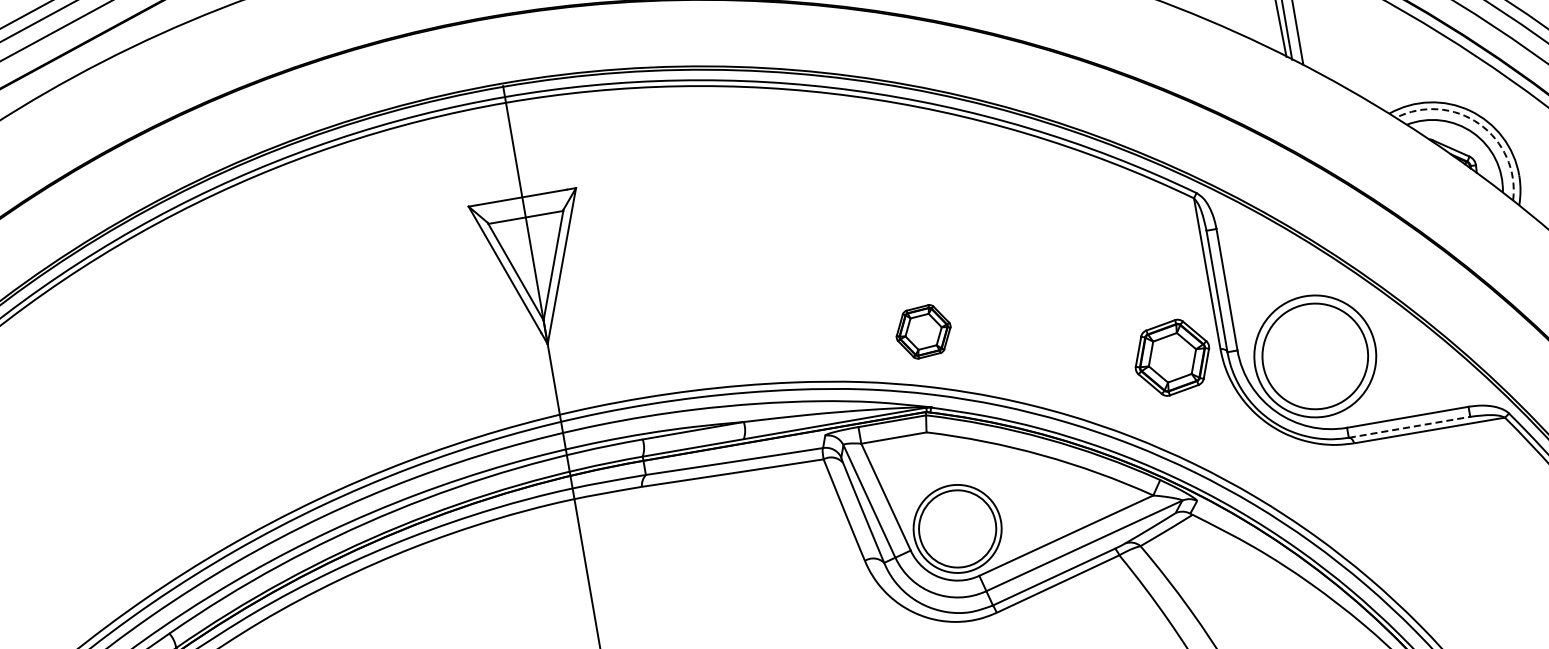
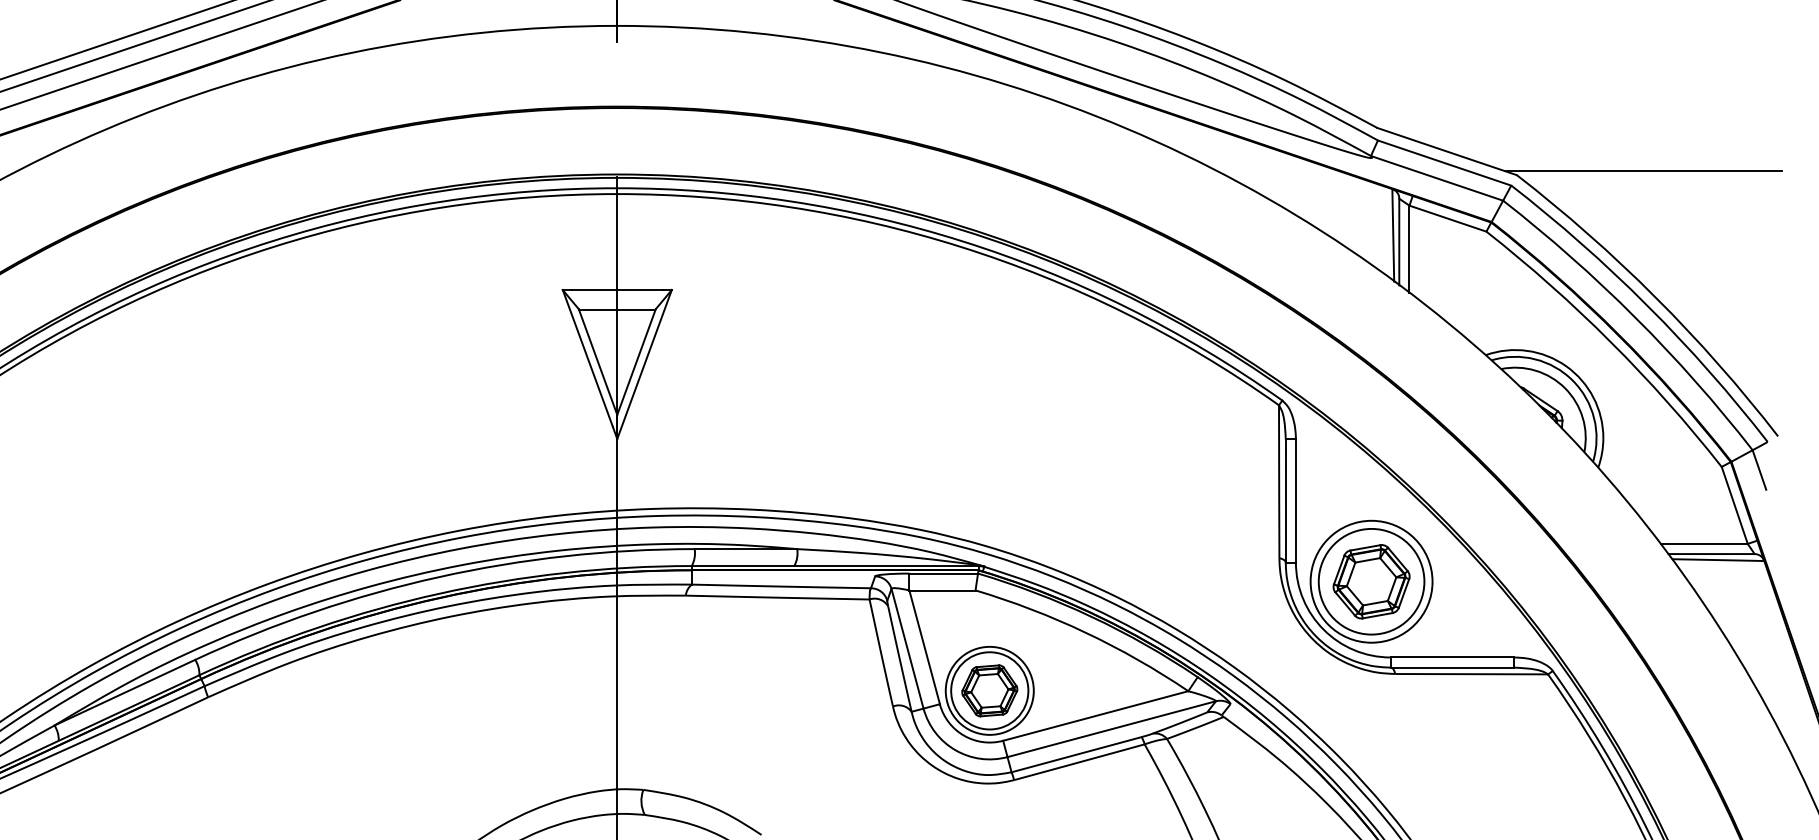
arc: (1479, 123) -> (1572, 380), dashed -> solid
part: (923, 331) -> (989, 690), moved
part: (1172, 357) -> (1371, 581), moved
line: (1409, 427) -> (1452, 667), dashed -> solid

